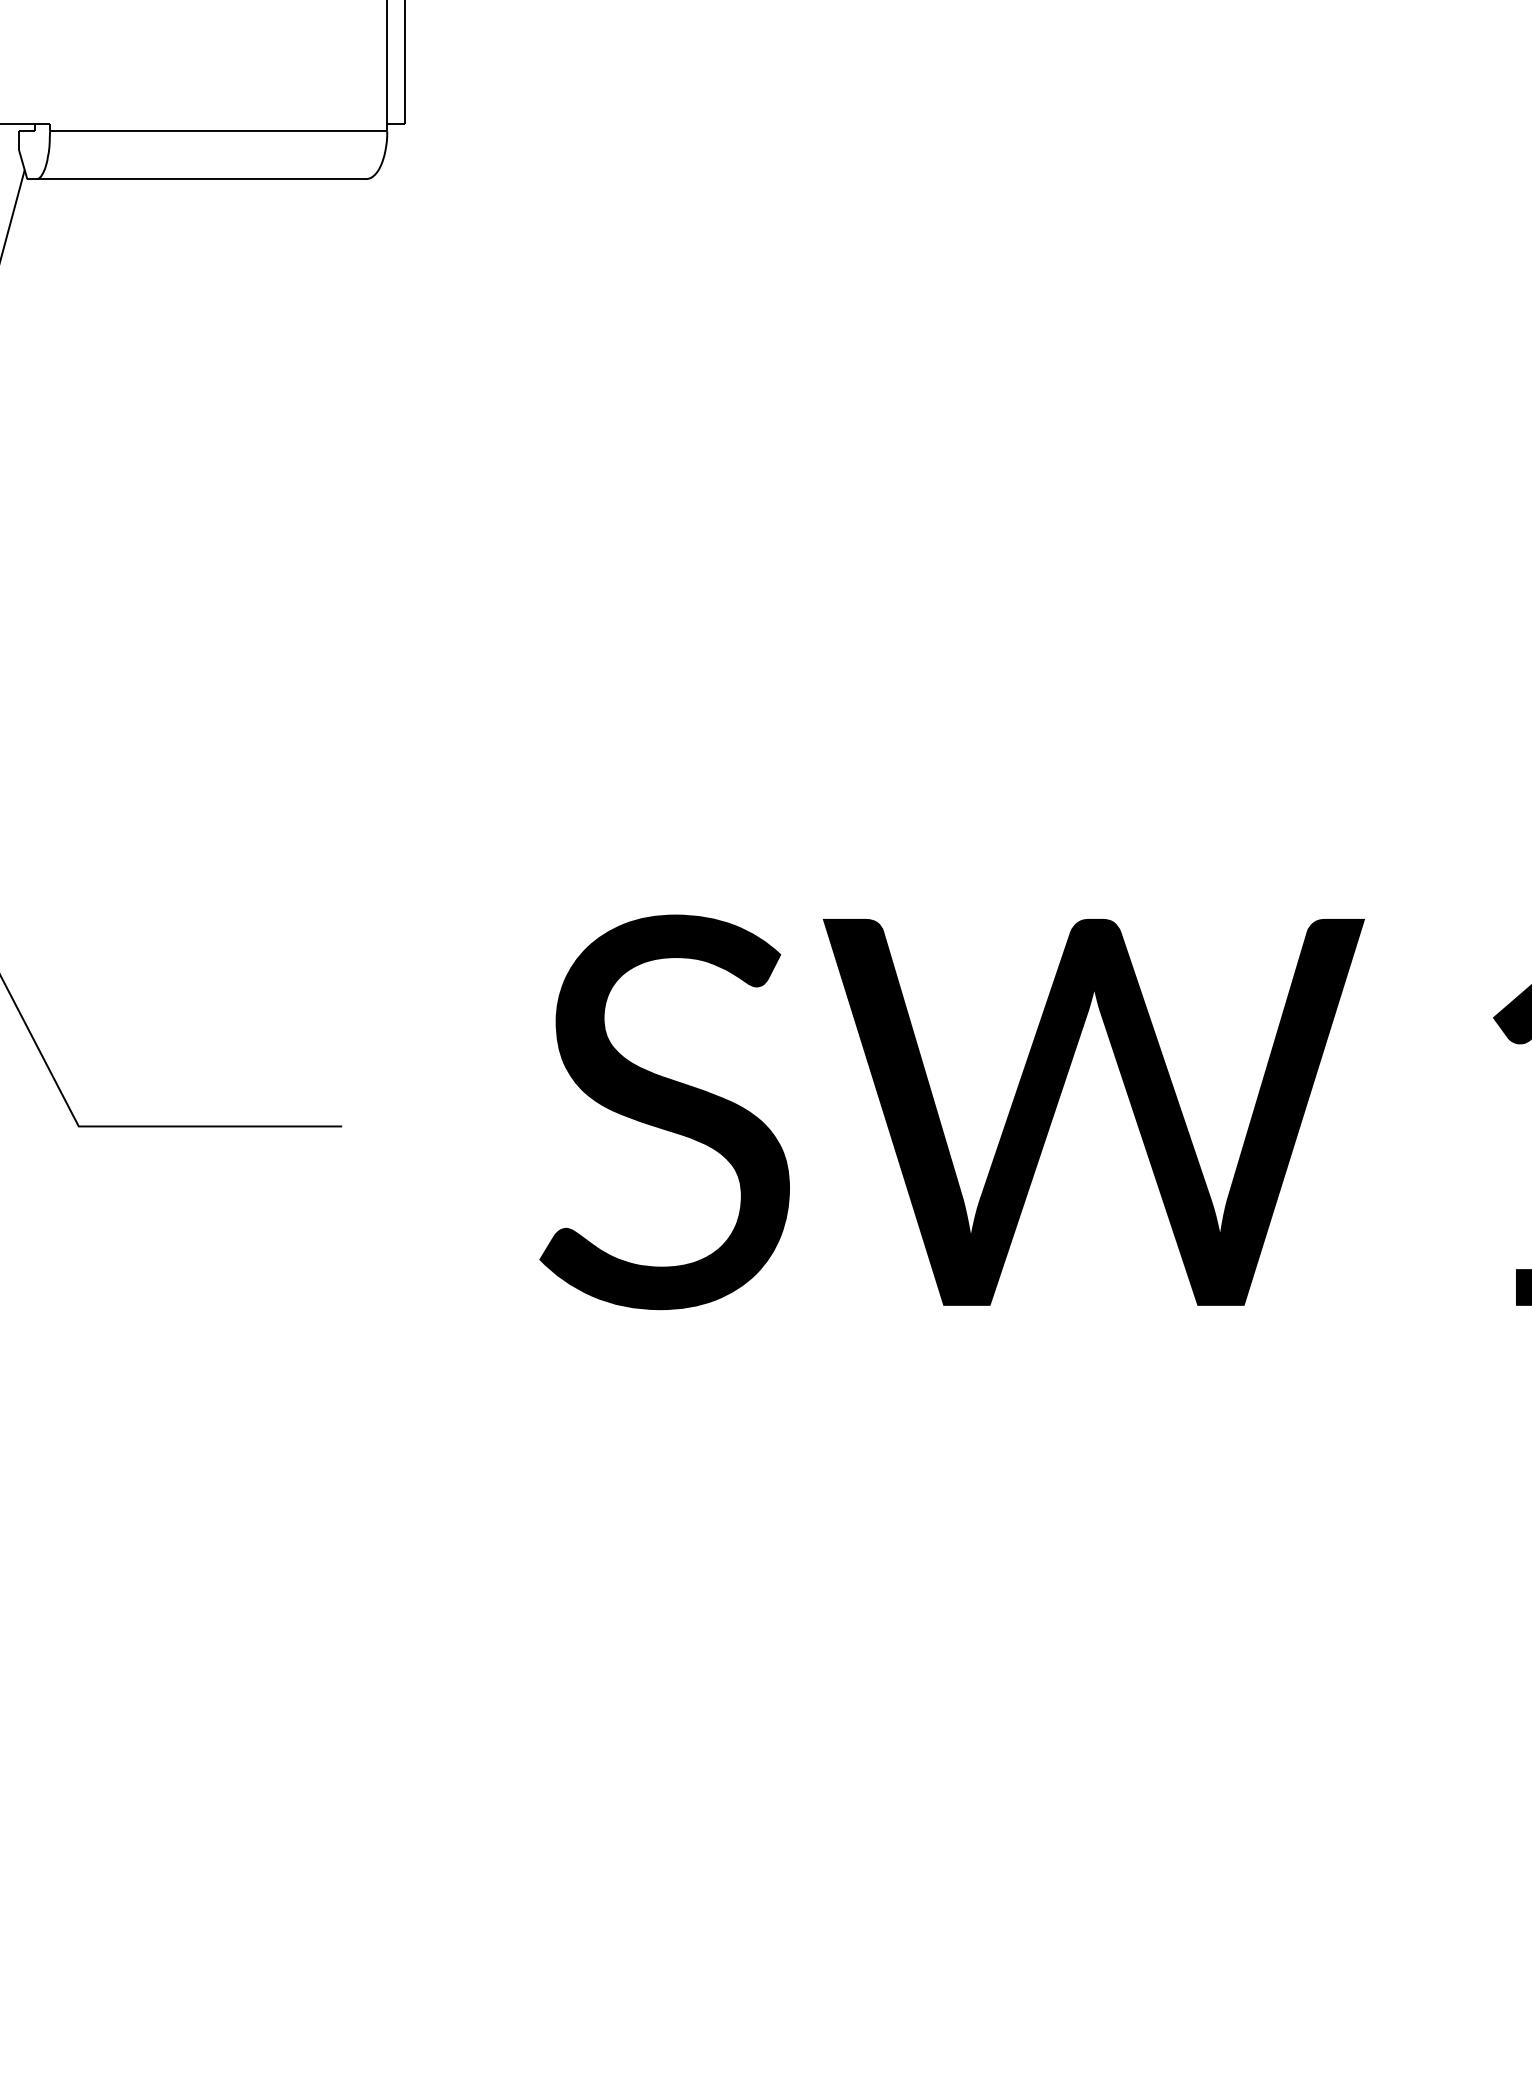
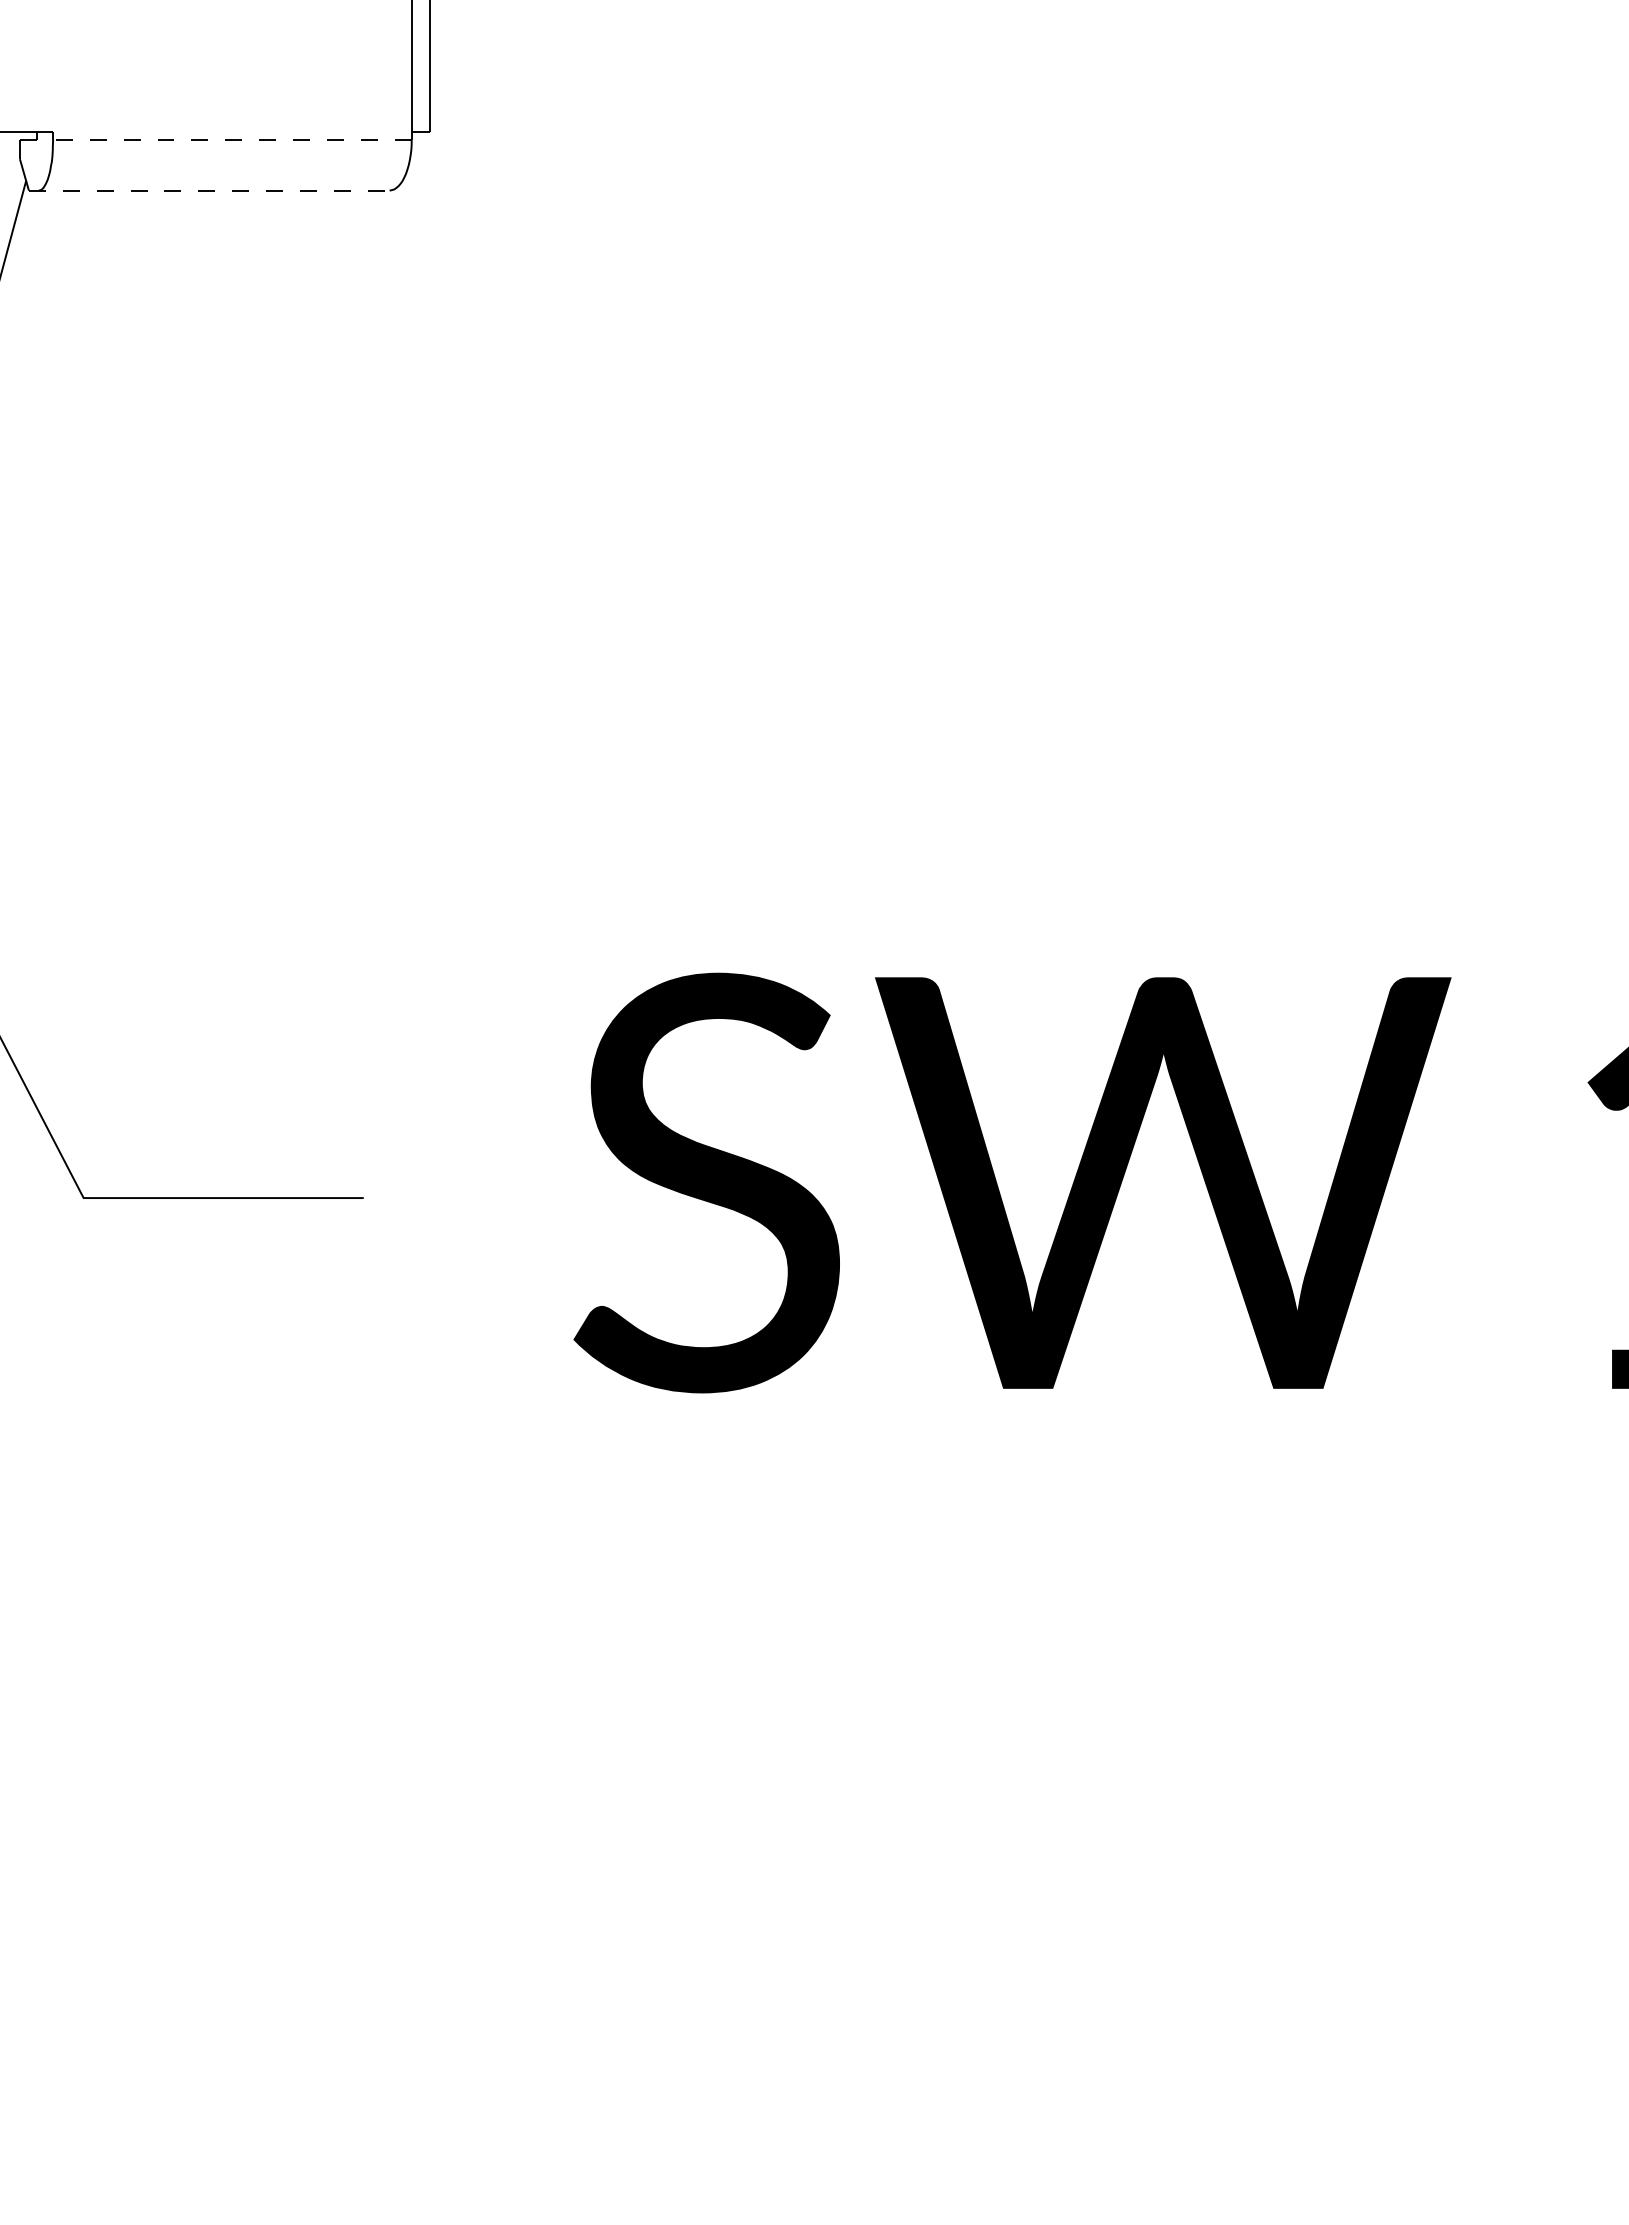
line: (217, 131) -> (231, 139), solid -> dashed
line: (197, 179) -> (209, 190), solid -> dashed

